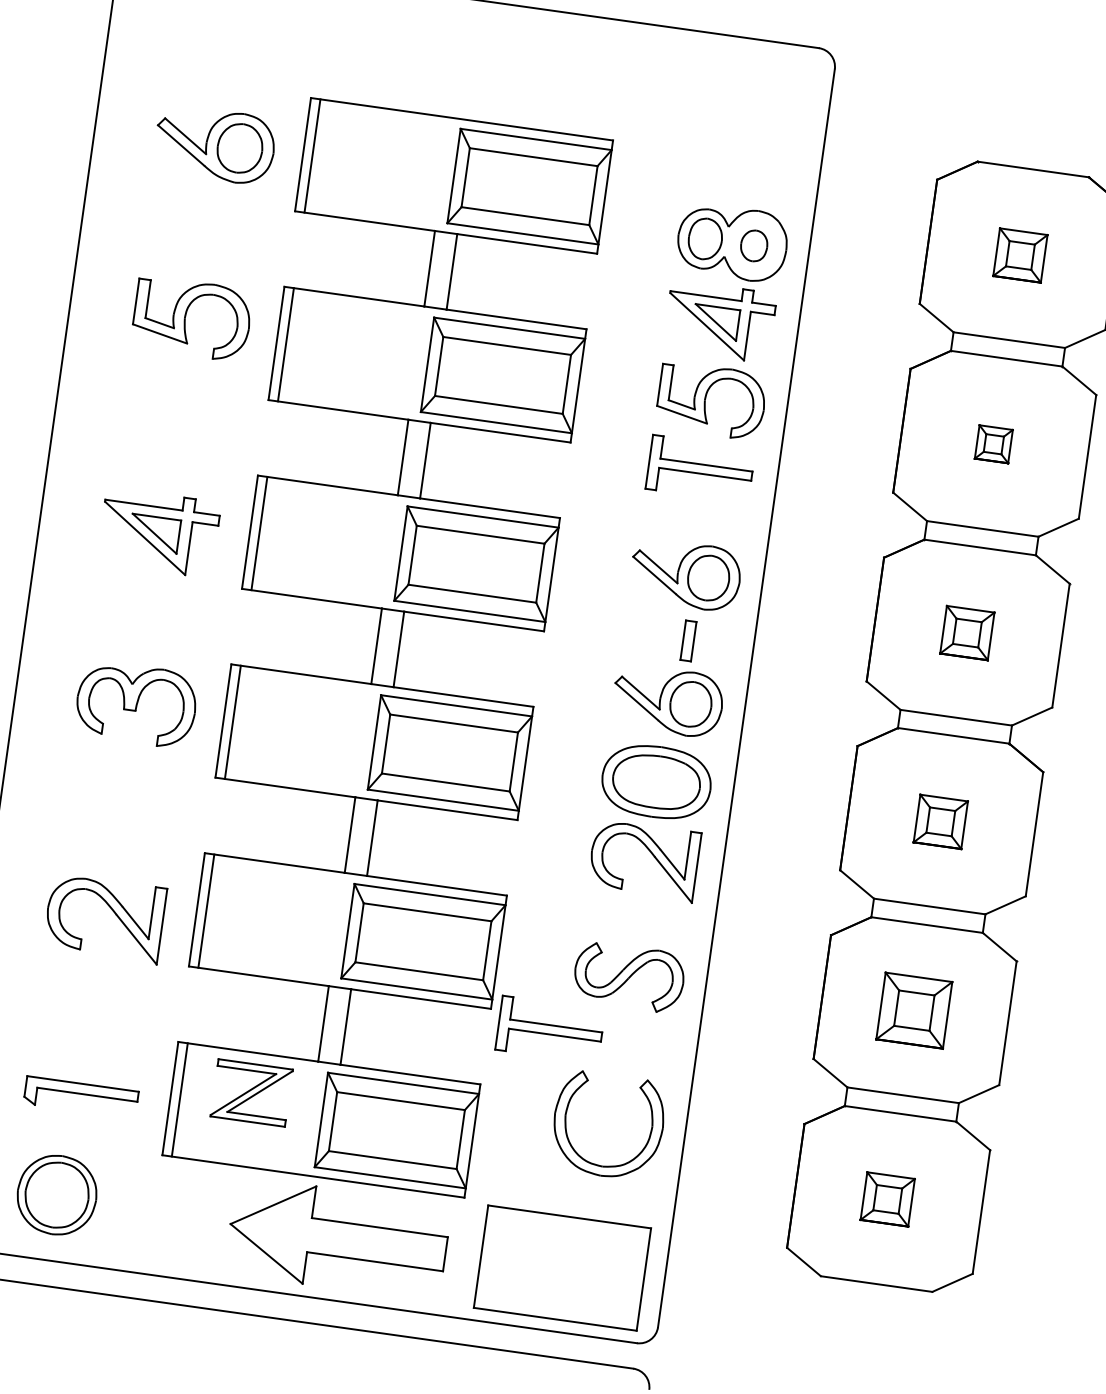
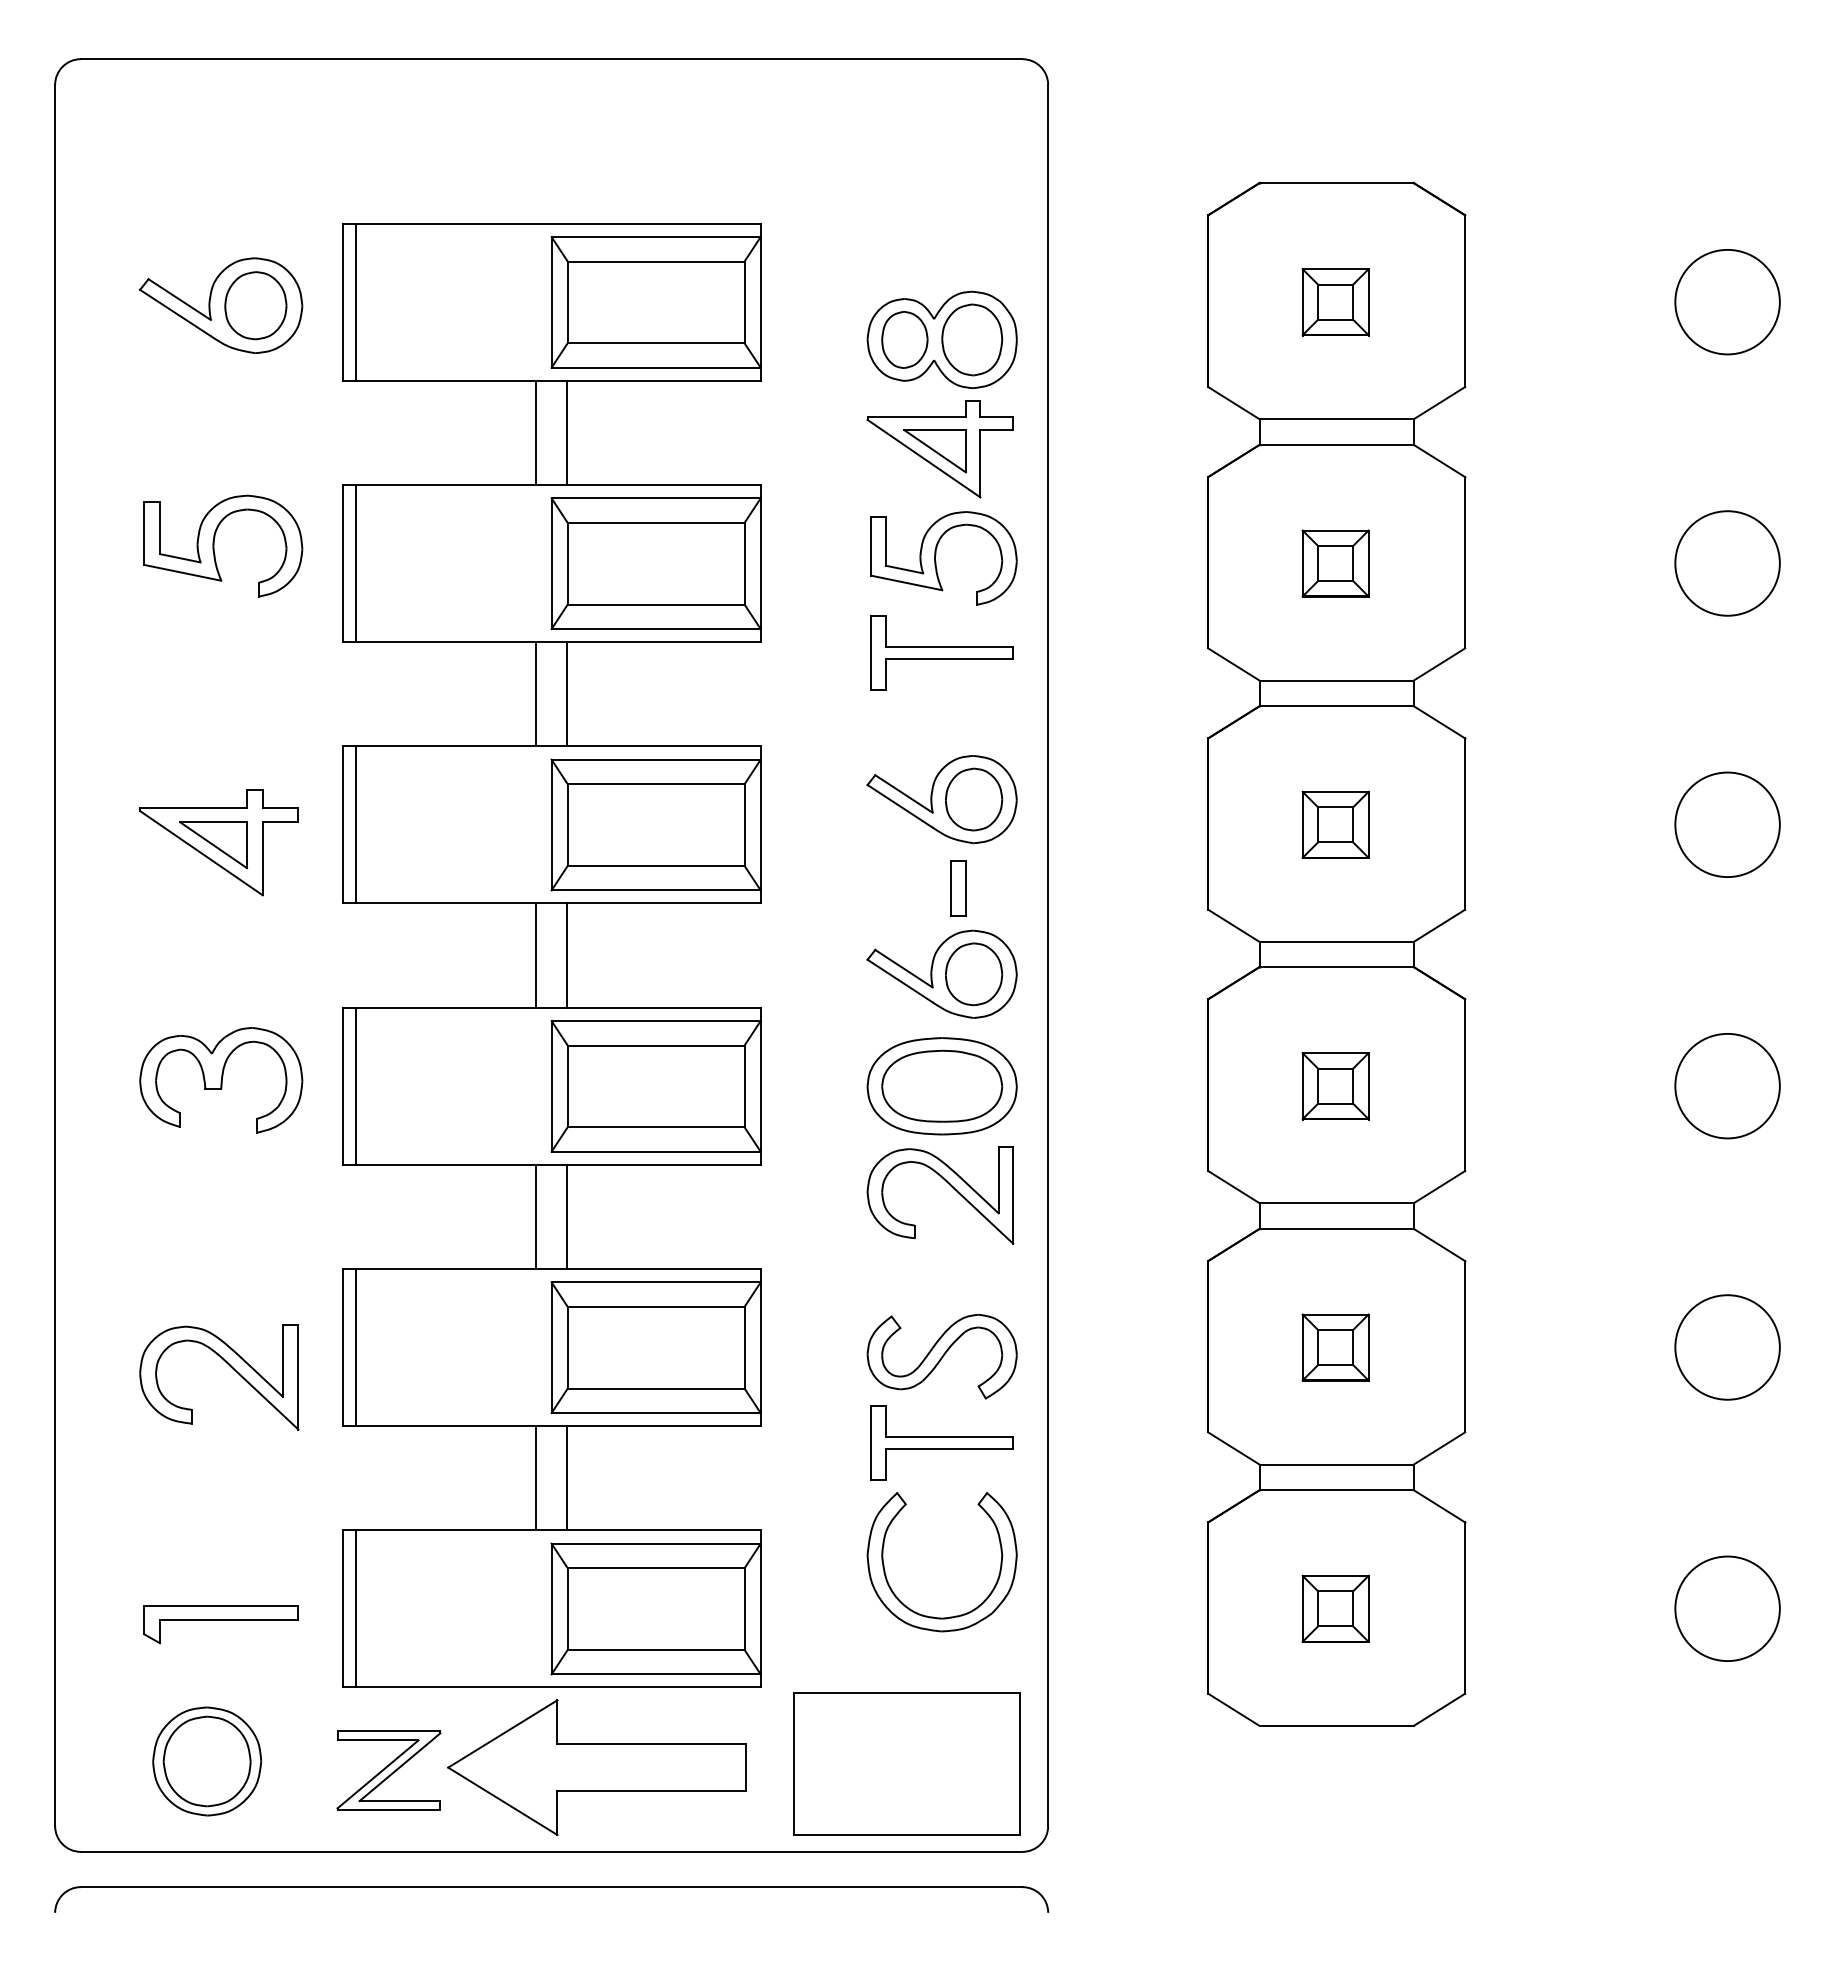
part: (754, 245) -> (972, 339), size x1.67
part: (993, 444) -> (1335, 563), size x1.43
part: (914, 1010) -> (1335, 1347), size x0.71
part: (549, 1029) -> (941, 1442), moved
part: (251, 1092) -> (388, 1770), moved

